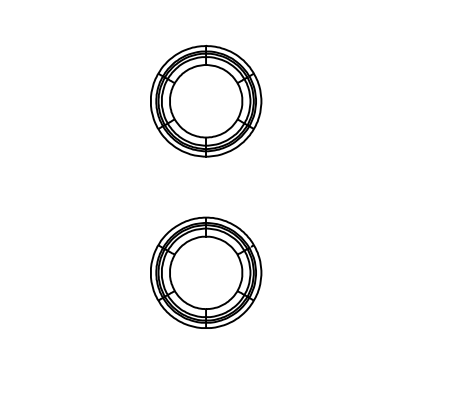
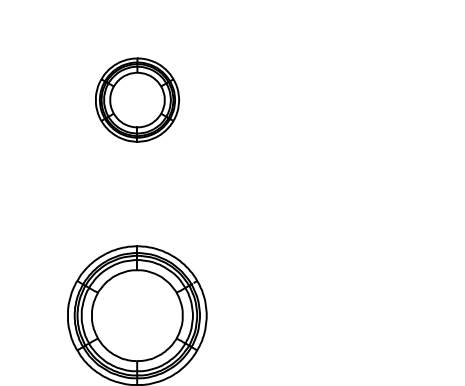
part: (206, 100) -> (137, 99), size x0.6

